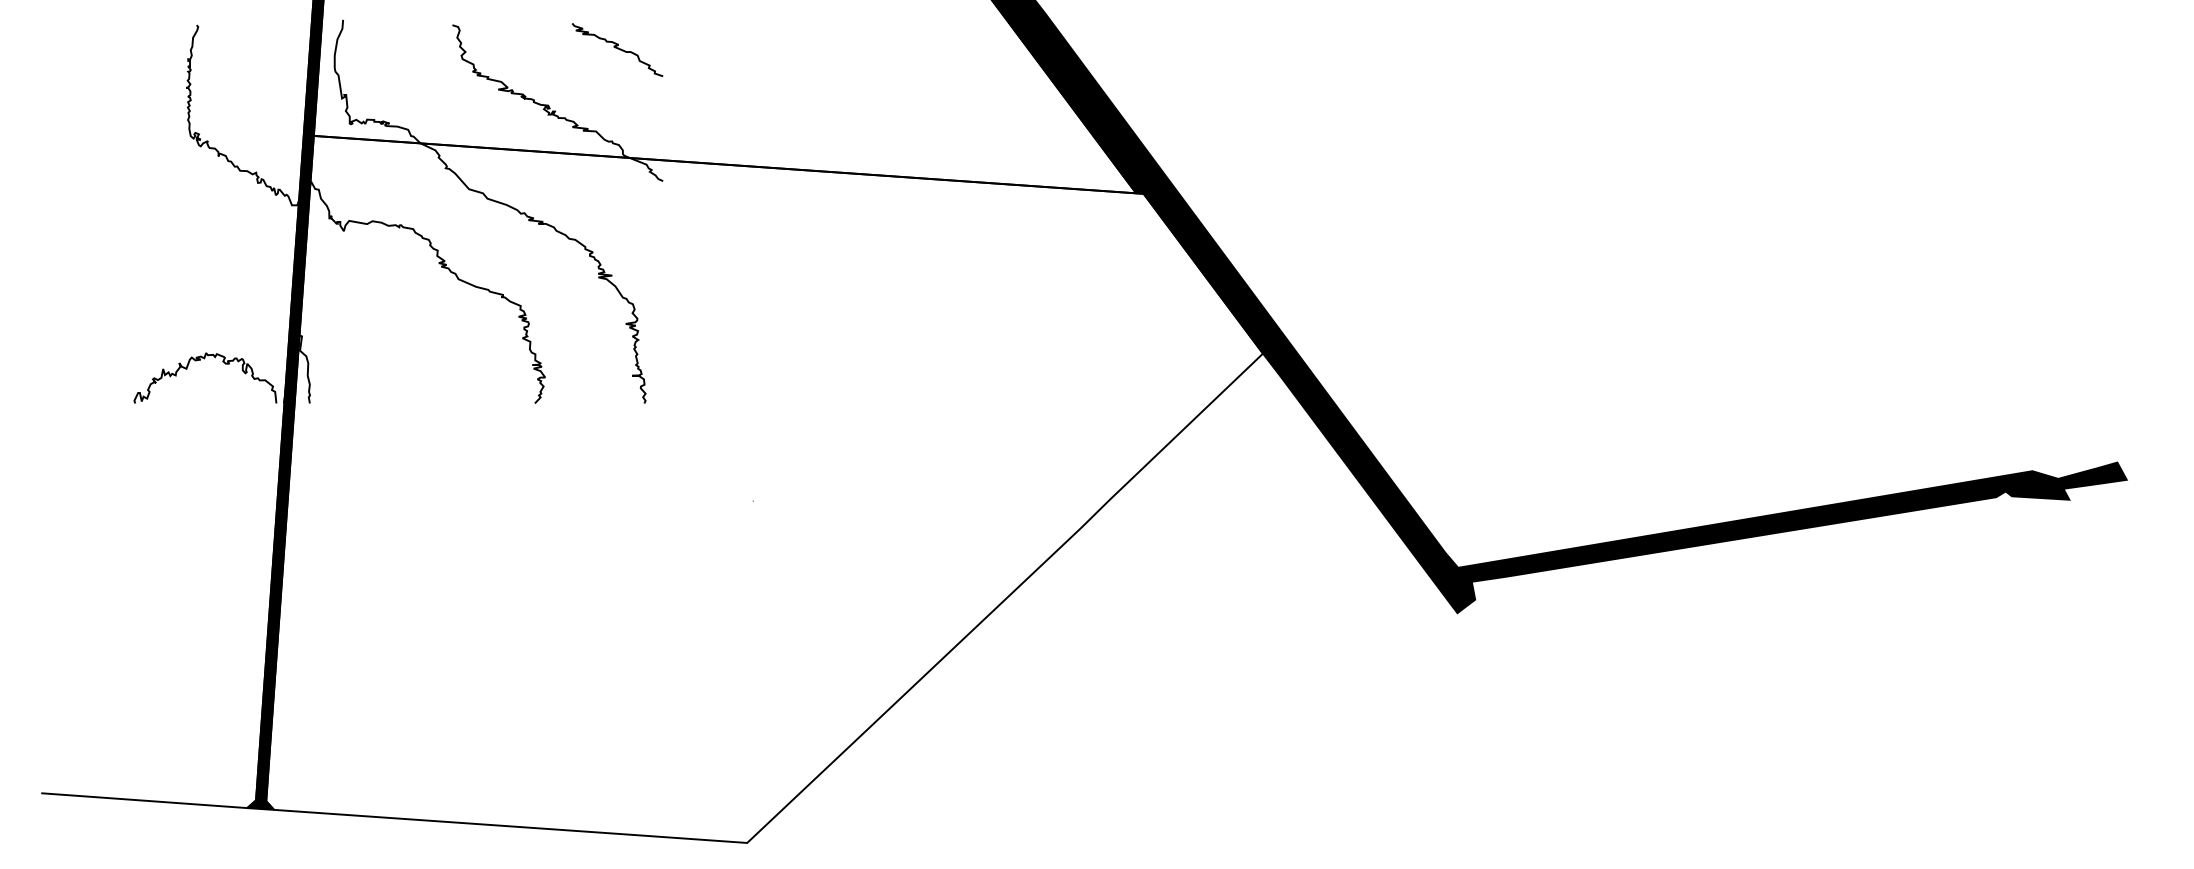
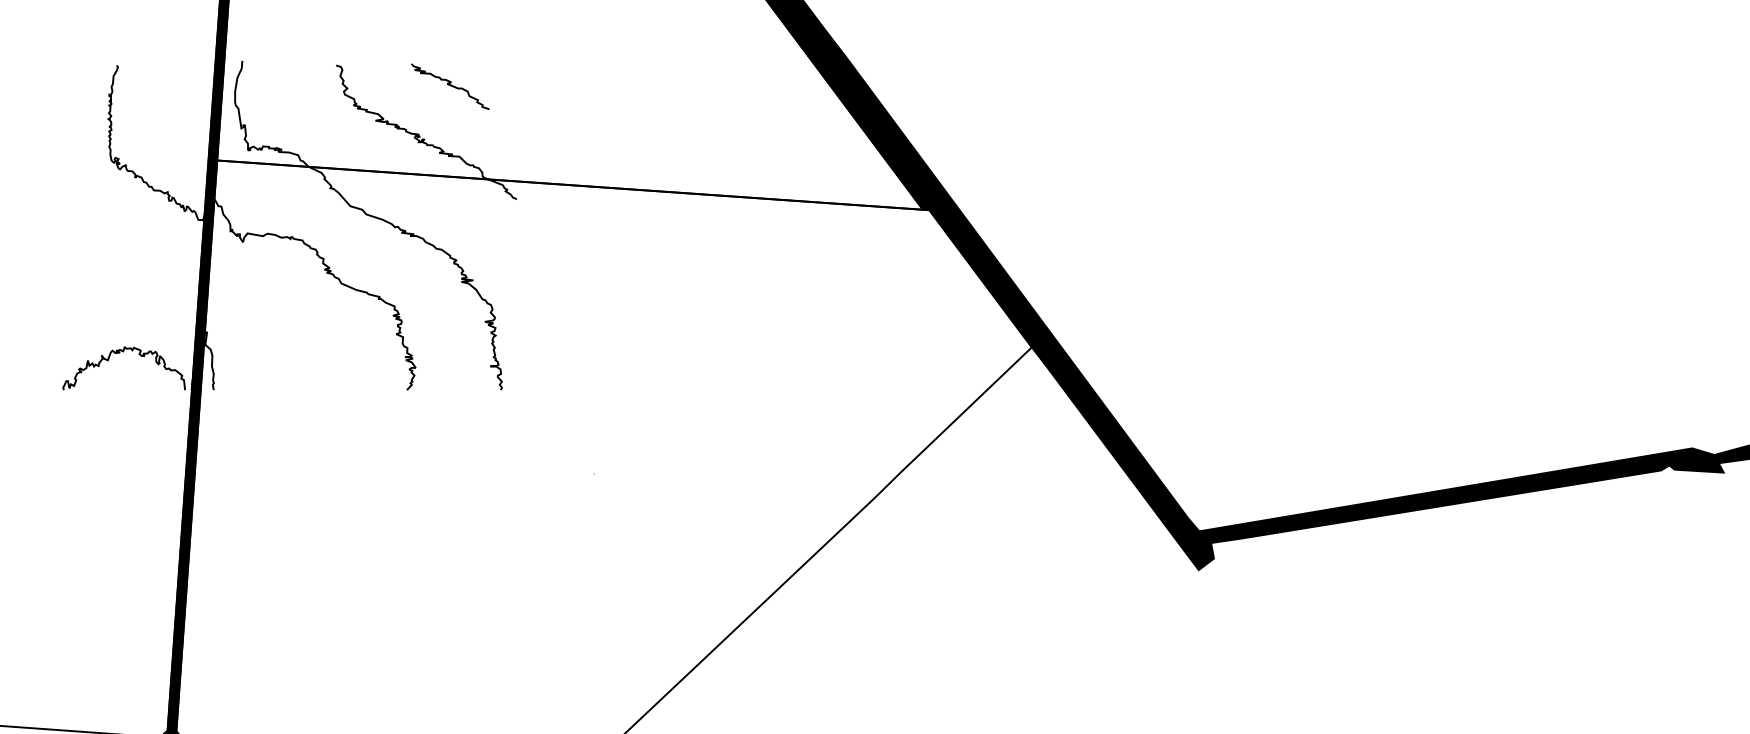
curve: (617, 49) -> (450, 86), moved

